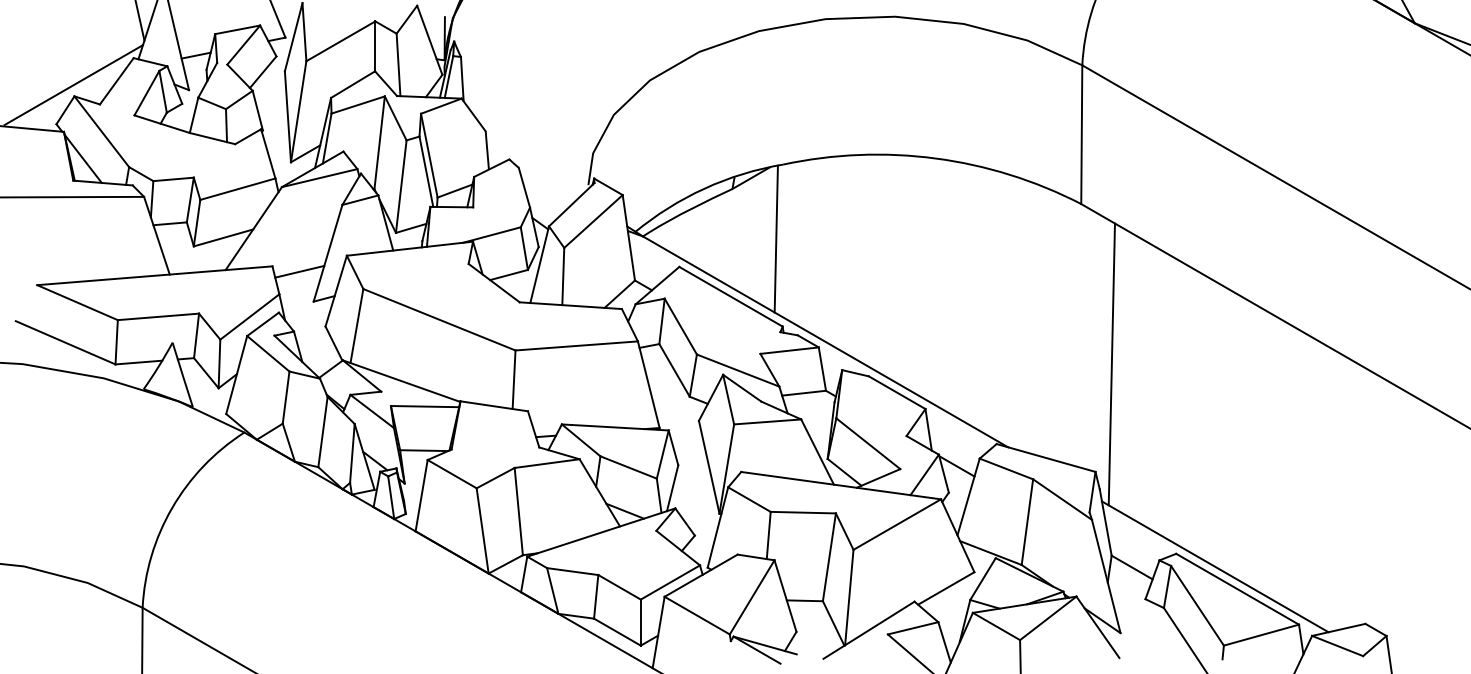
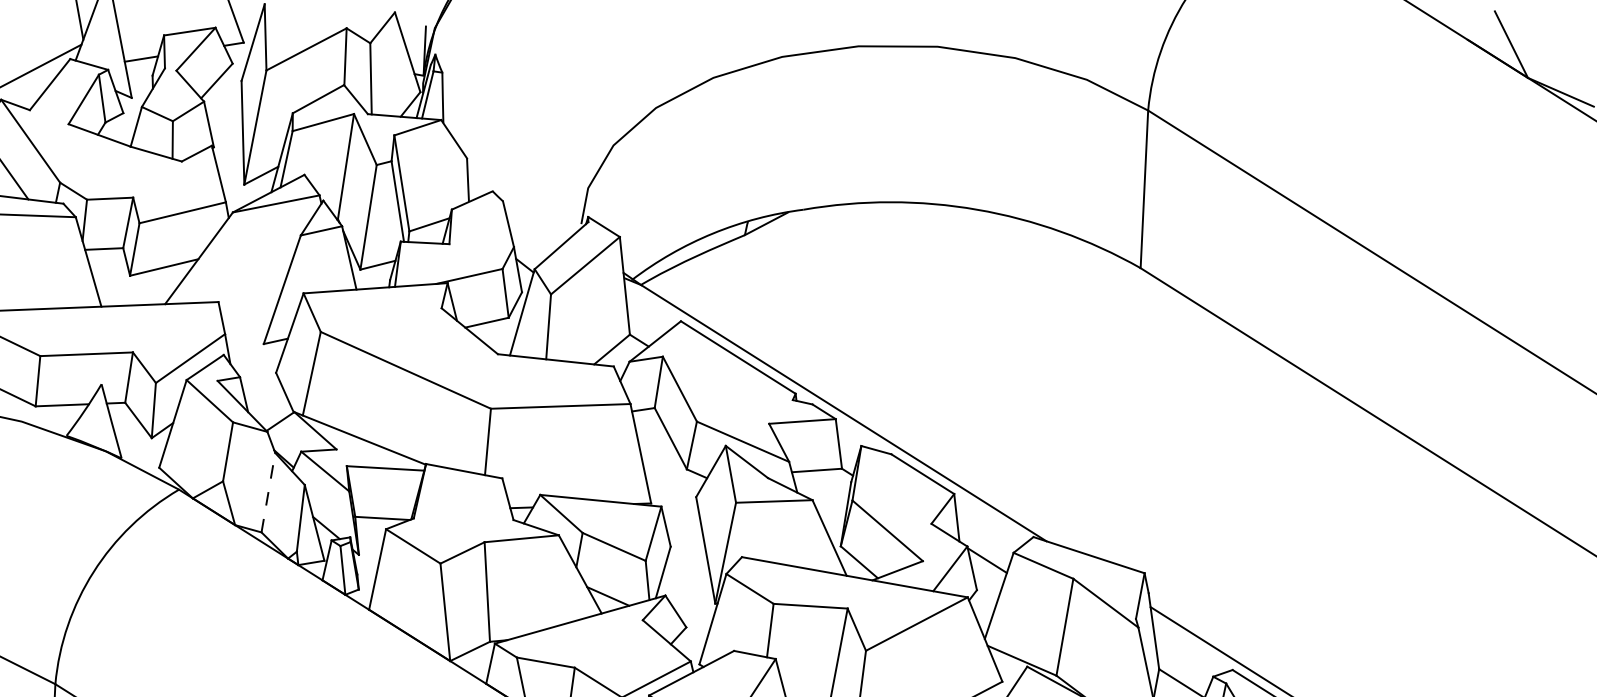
line: (775, 238) -> (791, 293), removed
line: (299, 271) -> (249, 309), removed
line: (1111, 364) -> (1167, 451), removed
line: (323, 431) -> (269, 492), solid -> dashed

